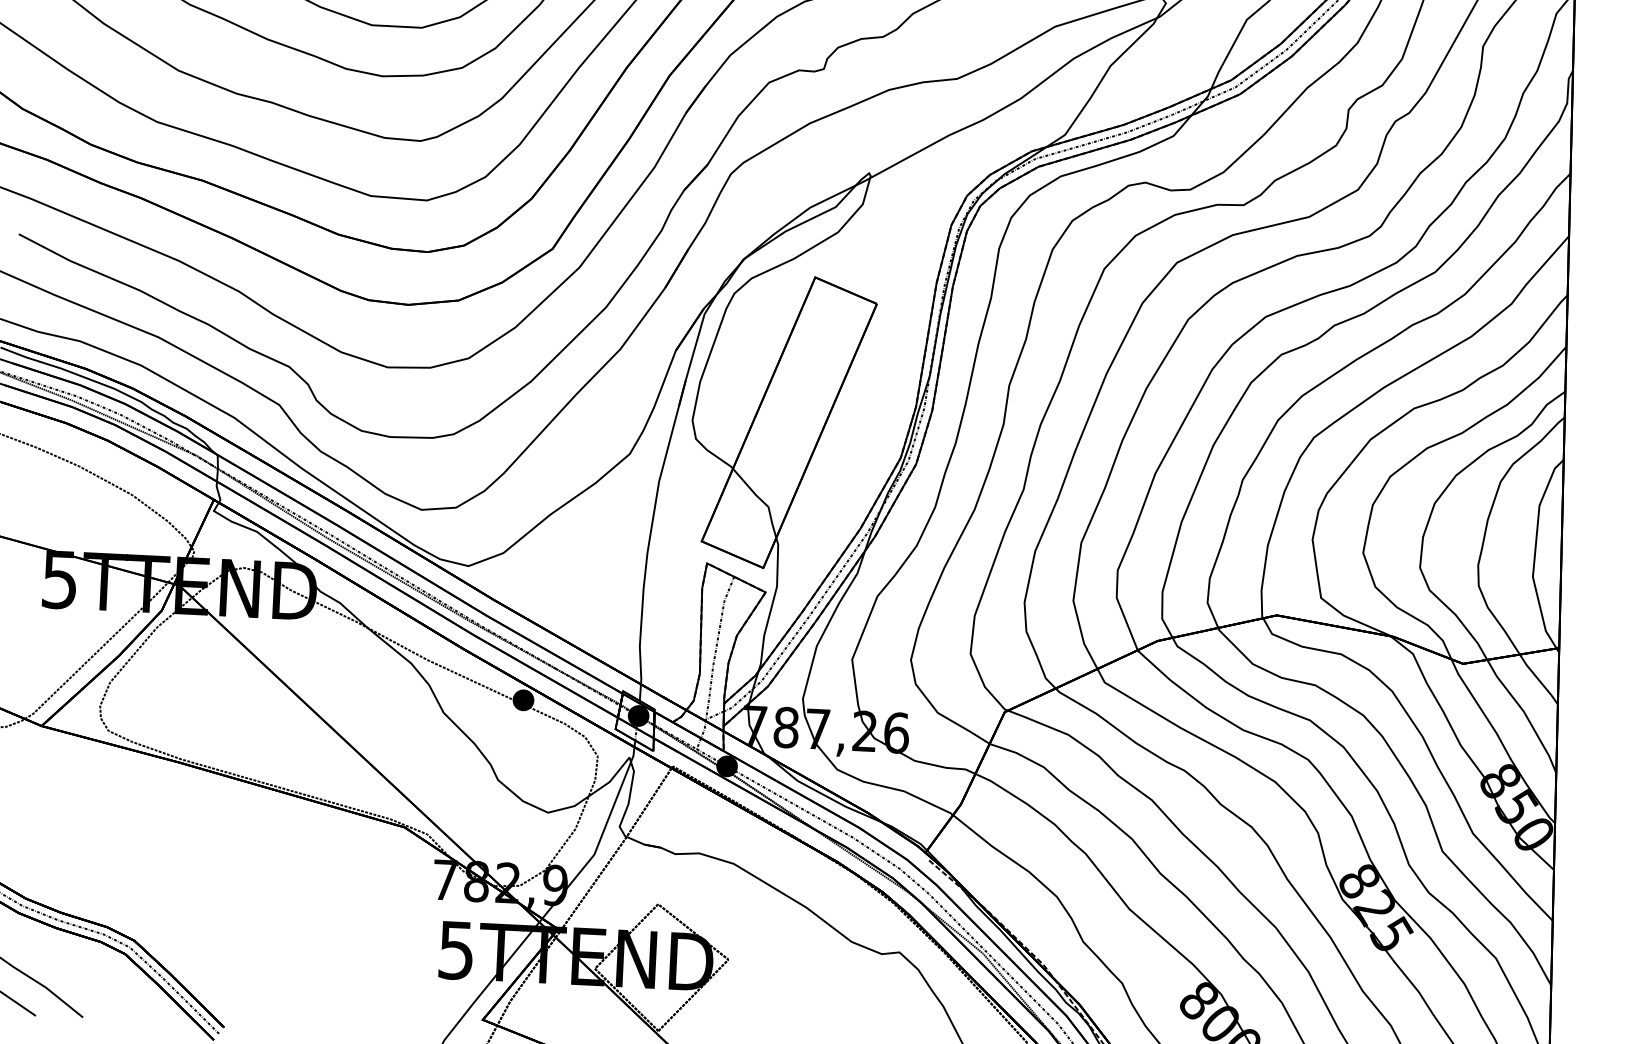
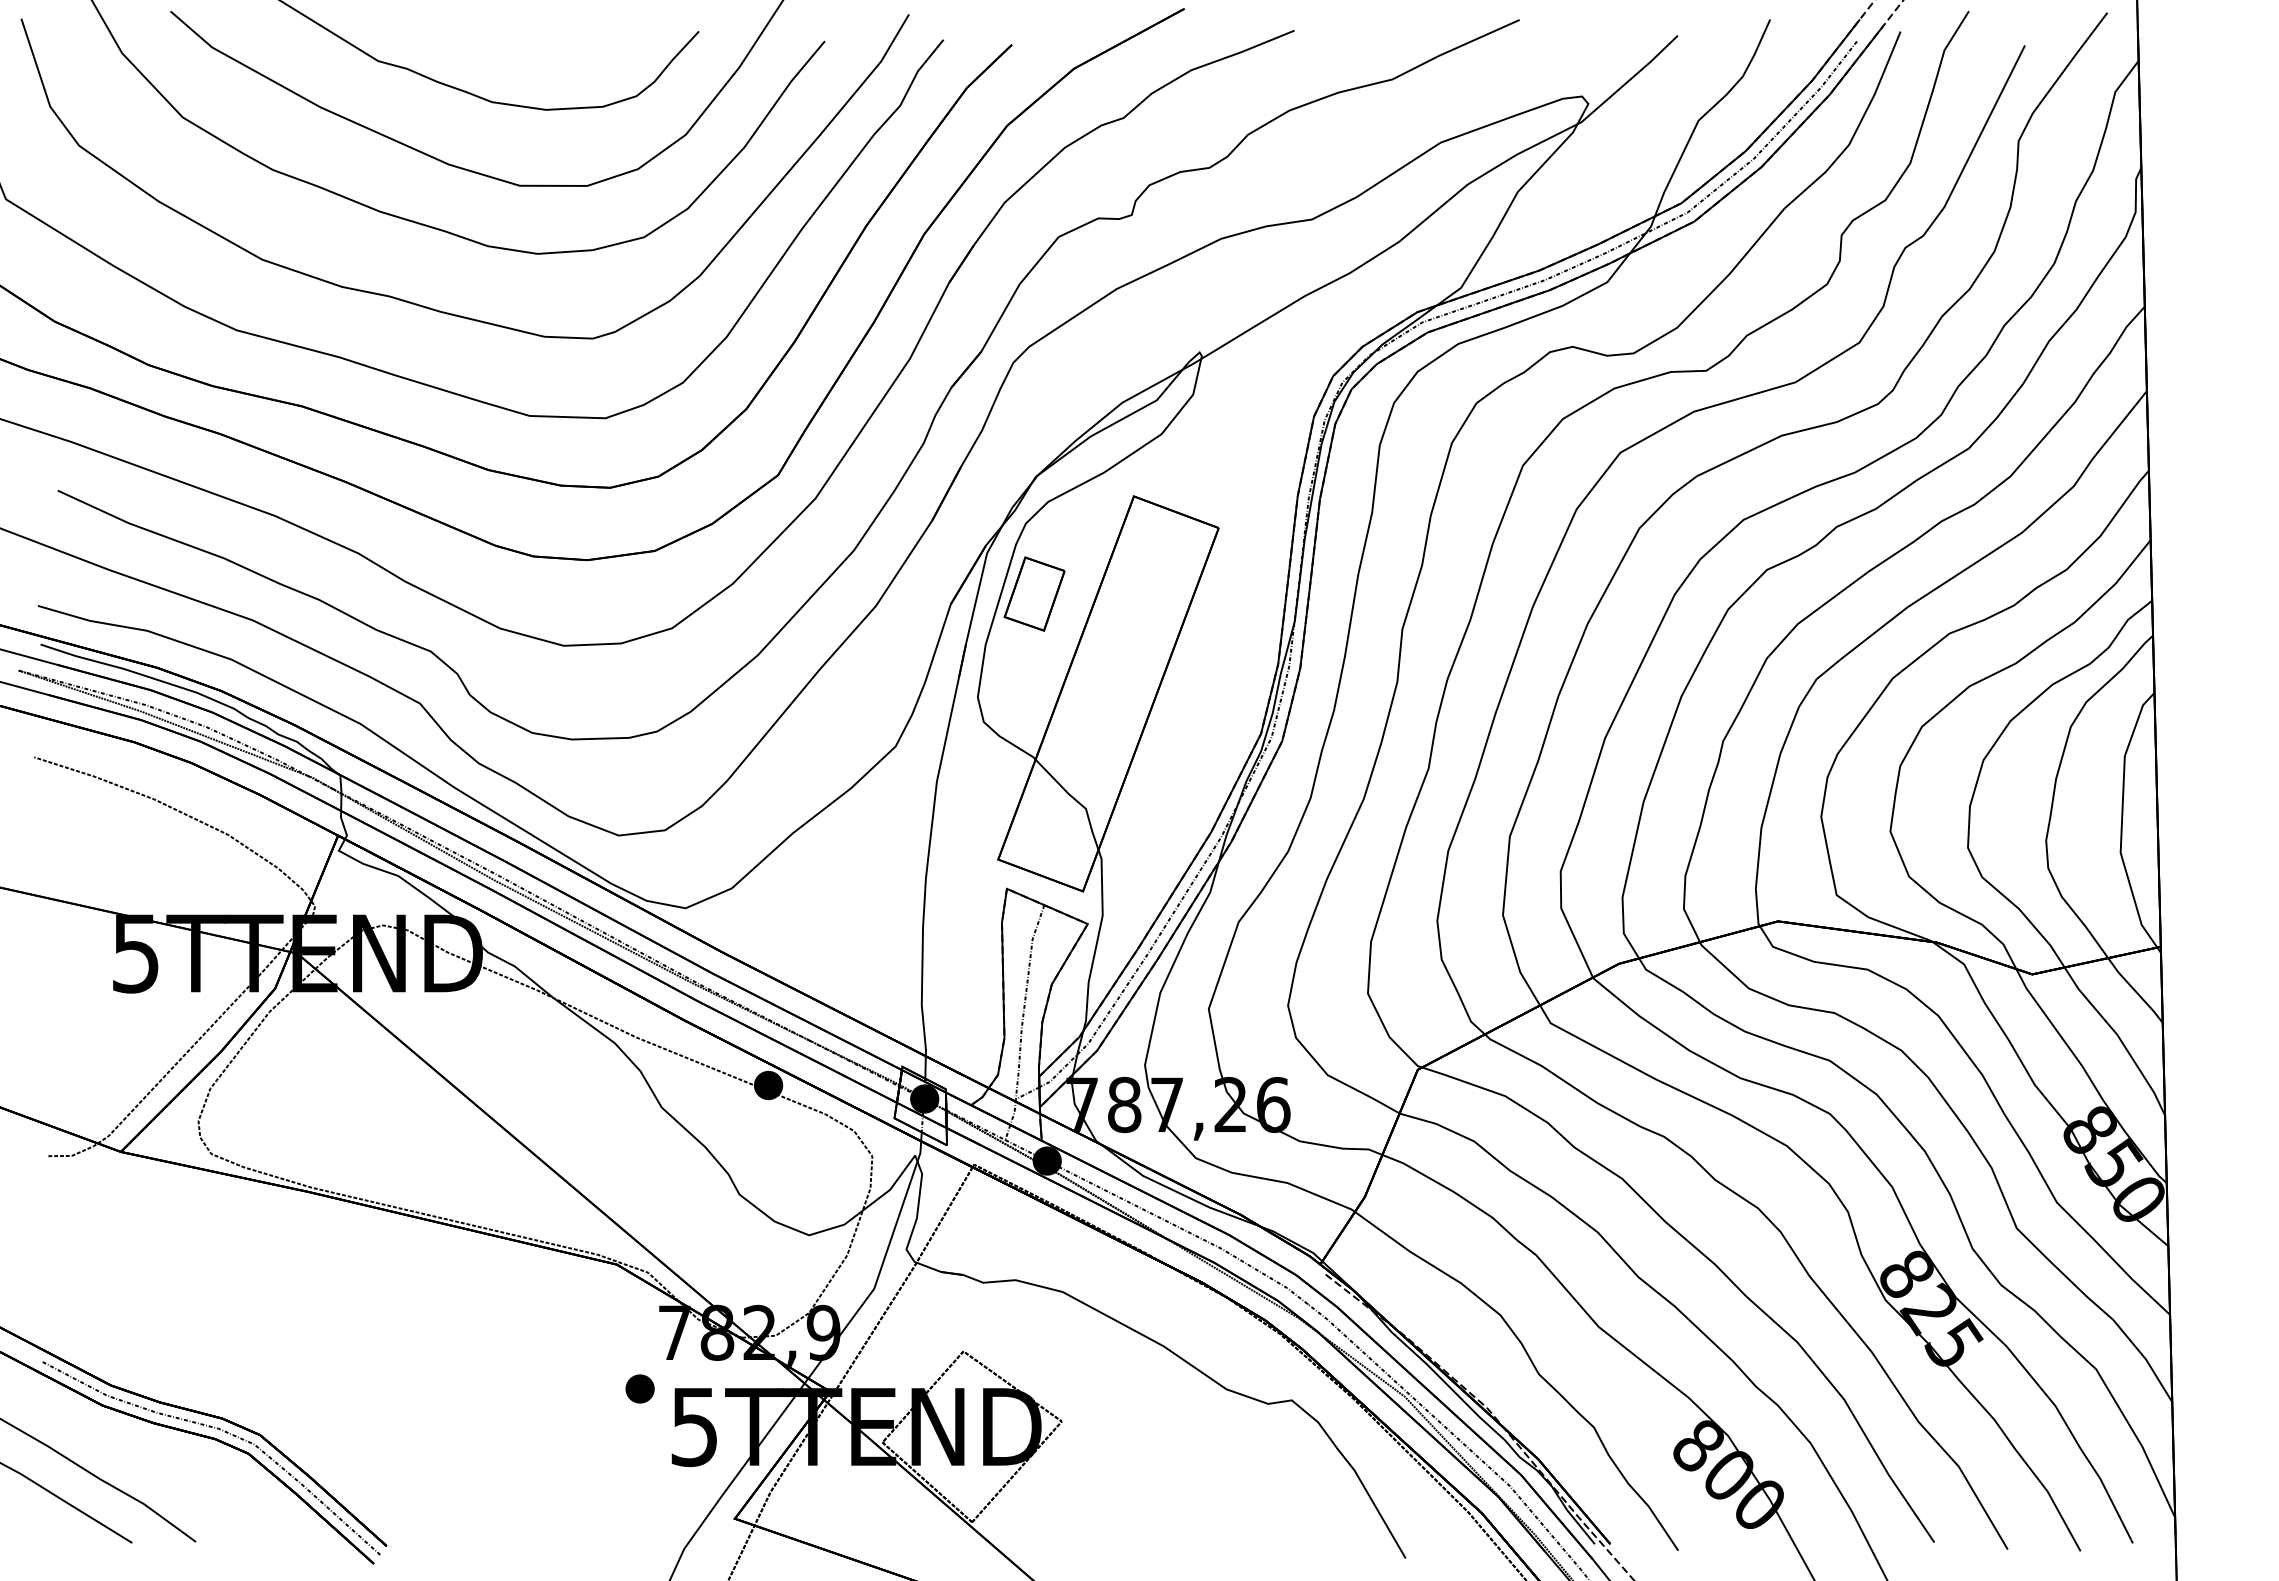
part: (738, 345) -> (1034, 593), added
part: (416, 919) -> (639, 1388), added

